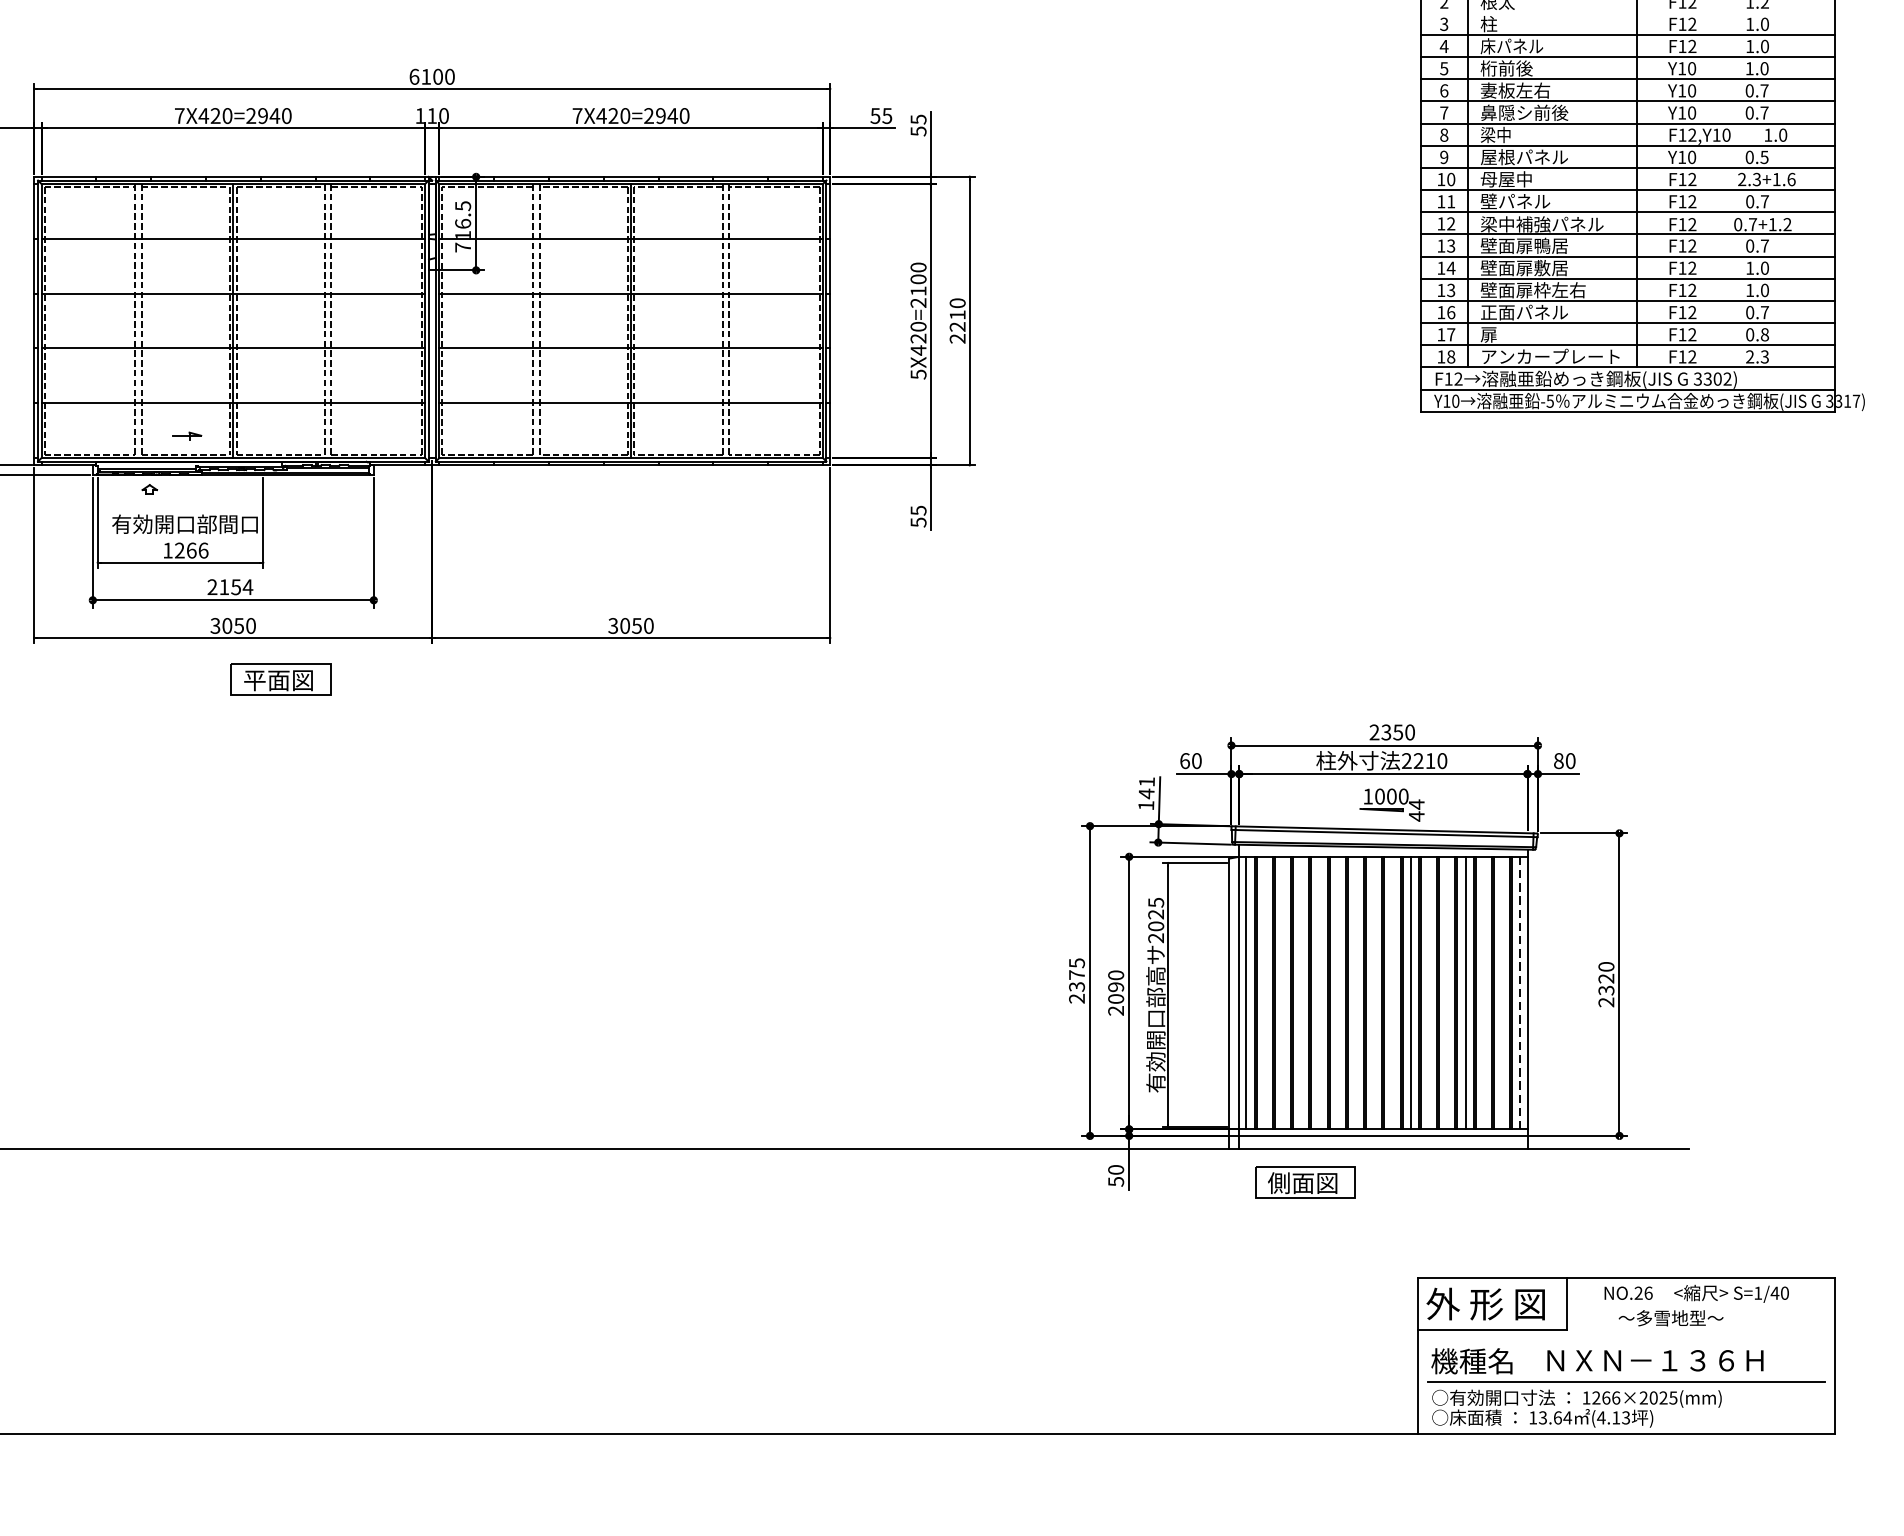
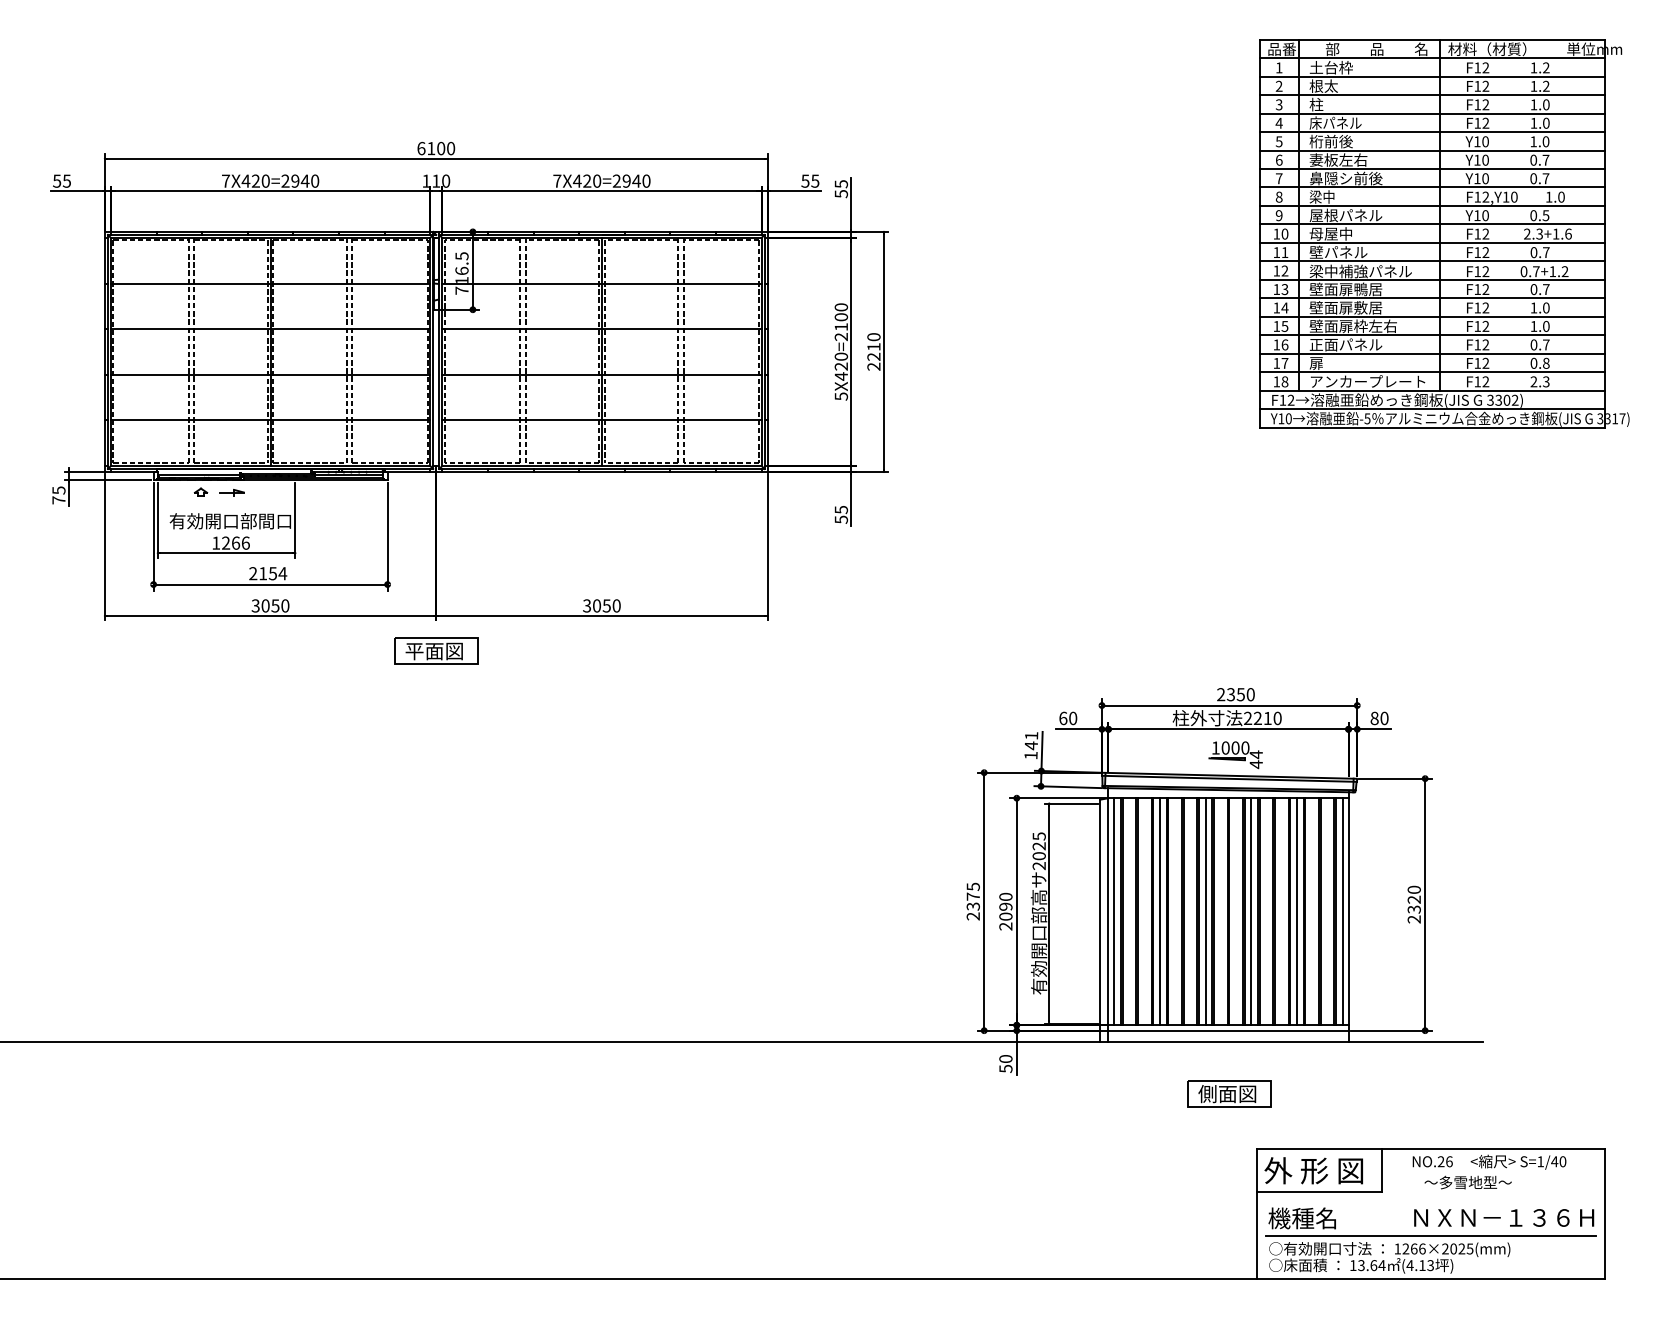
line: (1627, 13) -> (1431, 95), added
text: (1451, 289) -> (1285, 325), 13 -> 15
part: (186, 435) -> (231, 492), moved
part: (281, 679) -> (436, 650), moved
line: (1301, 992) -> (1160, 911), added
line: (1355, 992) -> (1205, 911), added
line: (1520, 992) -> (1342, 911), dashed -> solid
part: (1305, 1182) -> (1229, 1093), moved
text: (1655, 1360) -> (1504, 1217), moved

